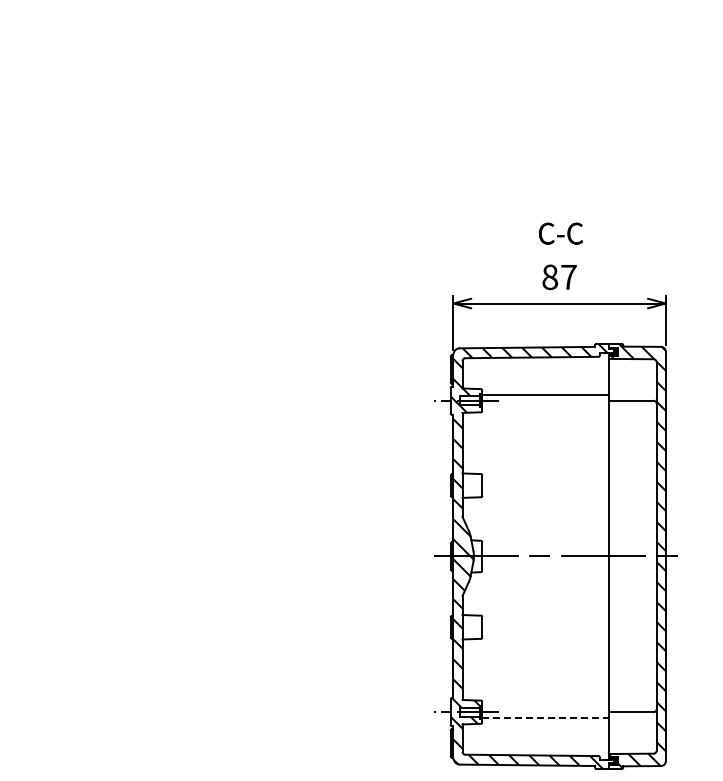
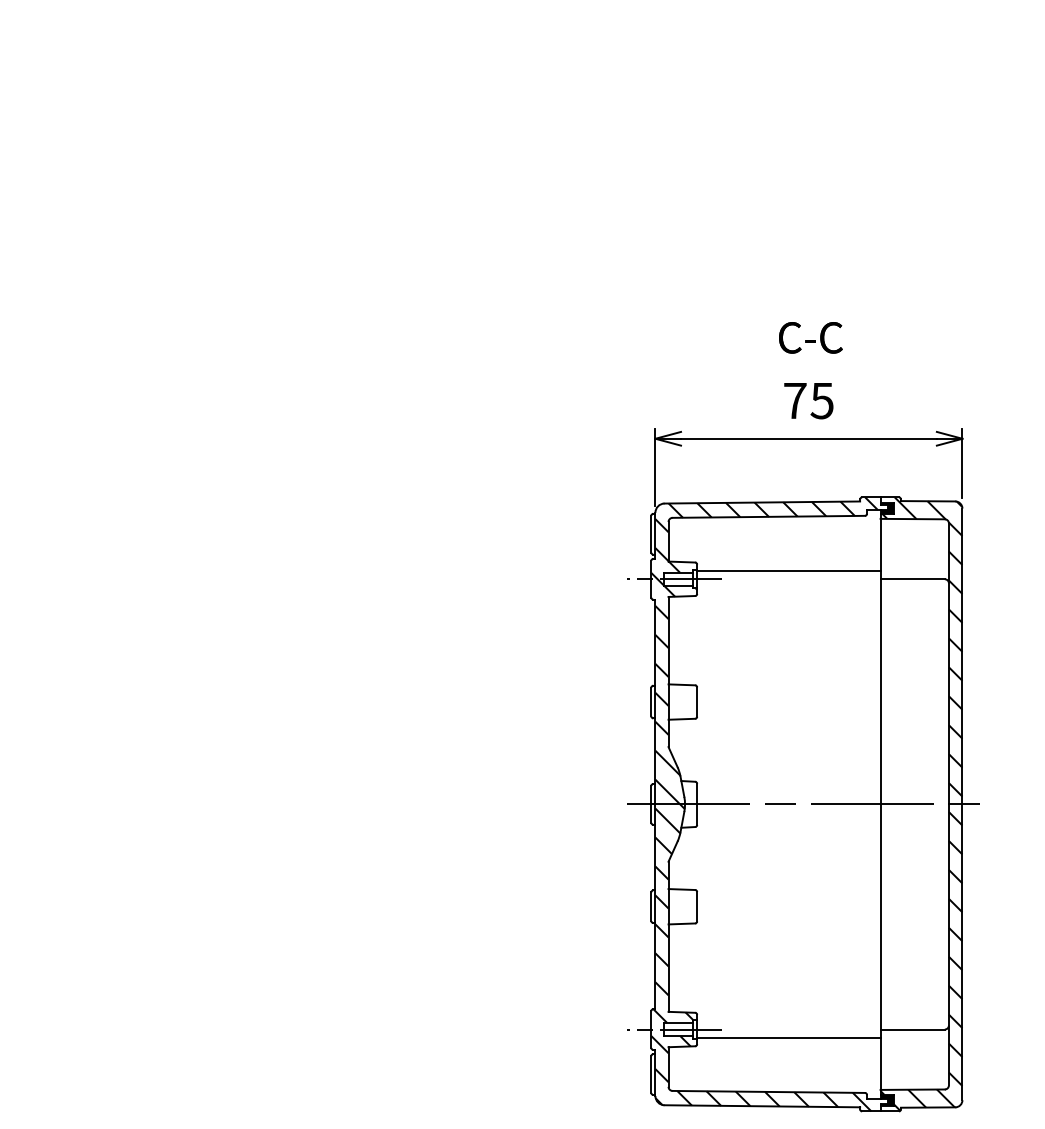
text: (559, 277) -> (808, 401), 87 -> 75
line: (546, 717) -> (789, 1037), dashed -> solid

